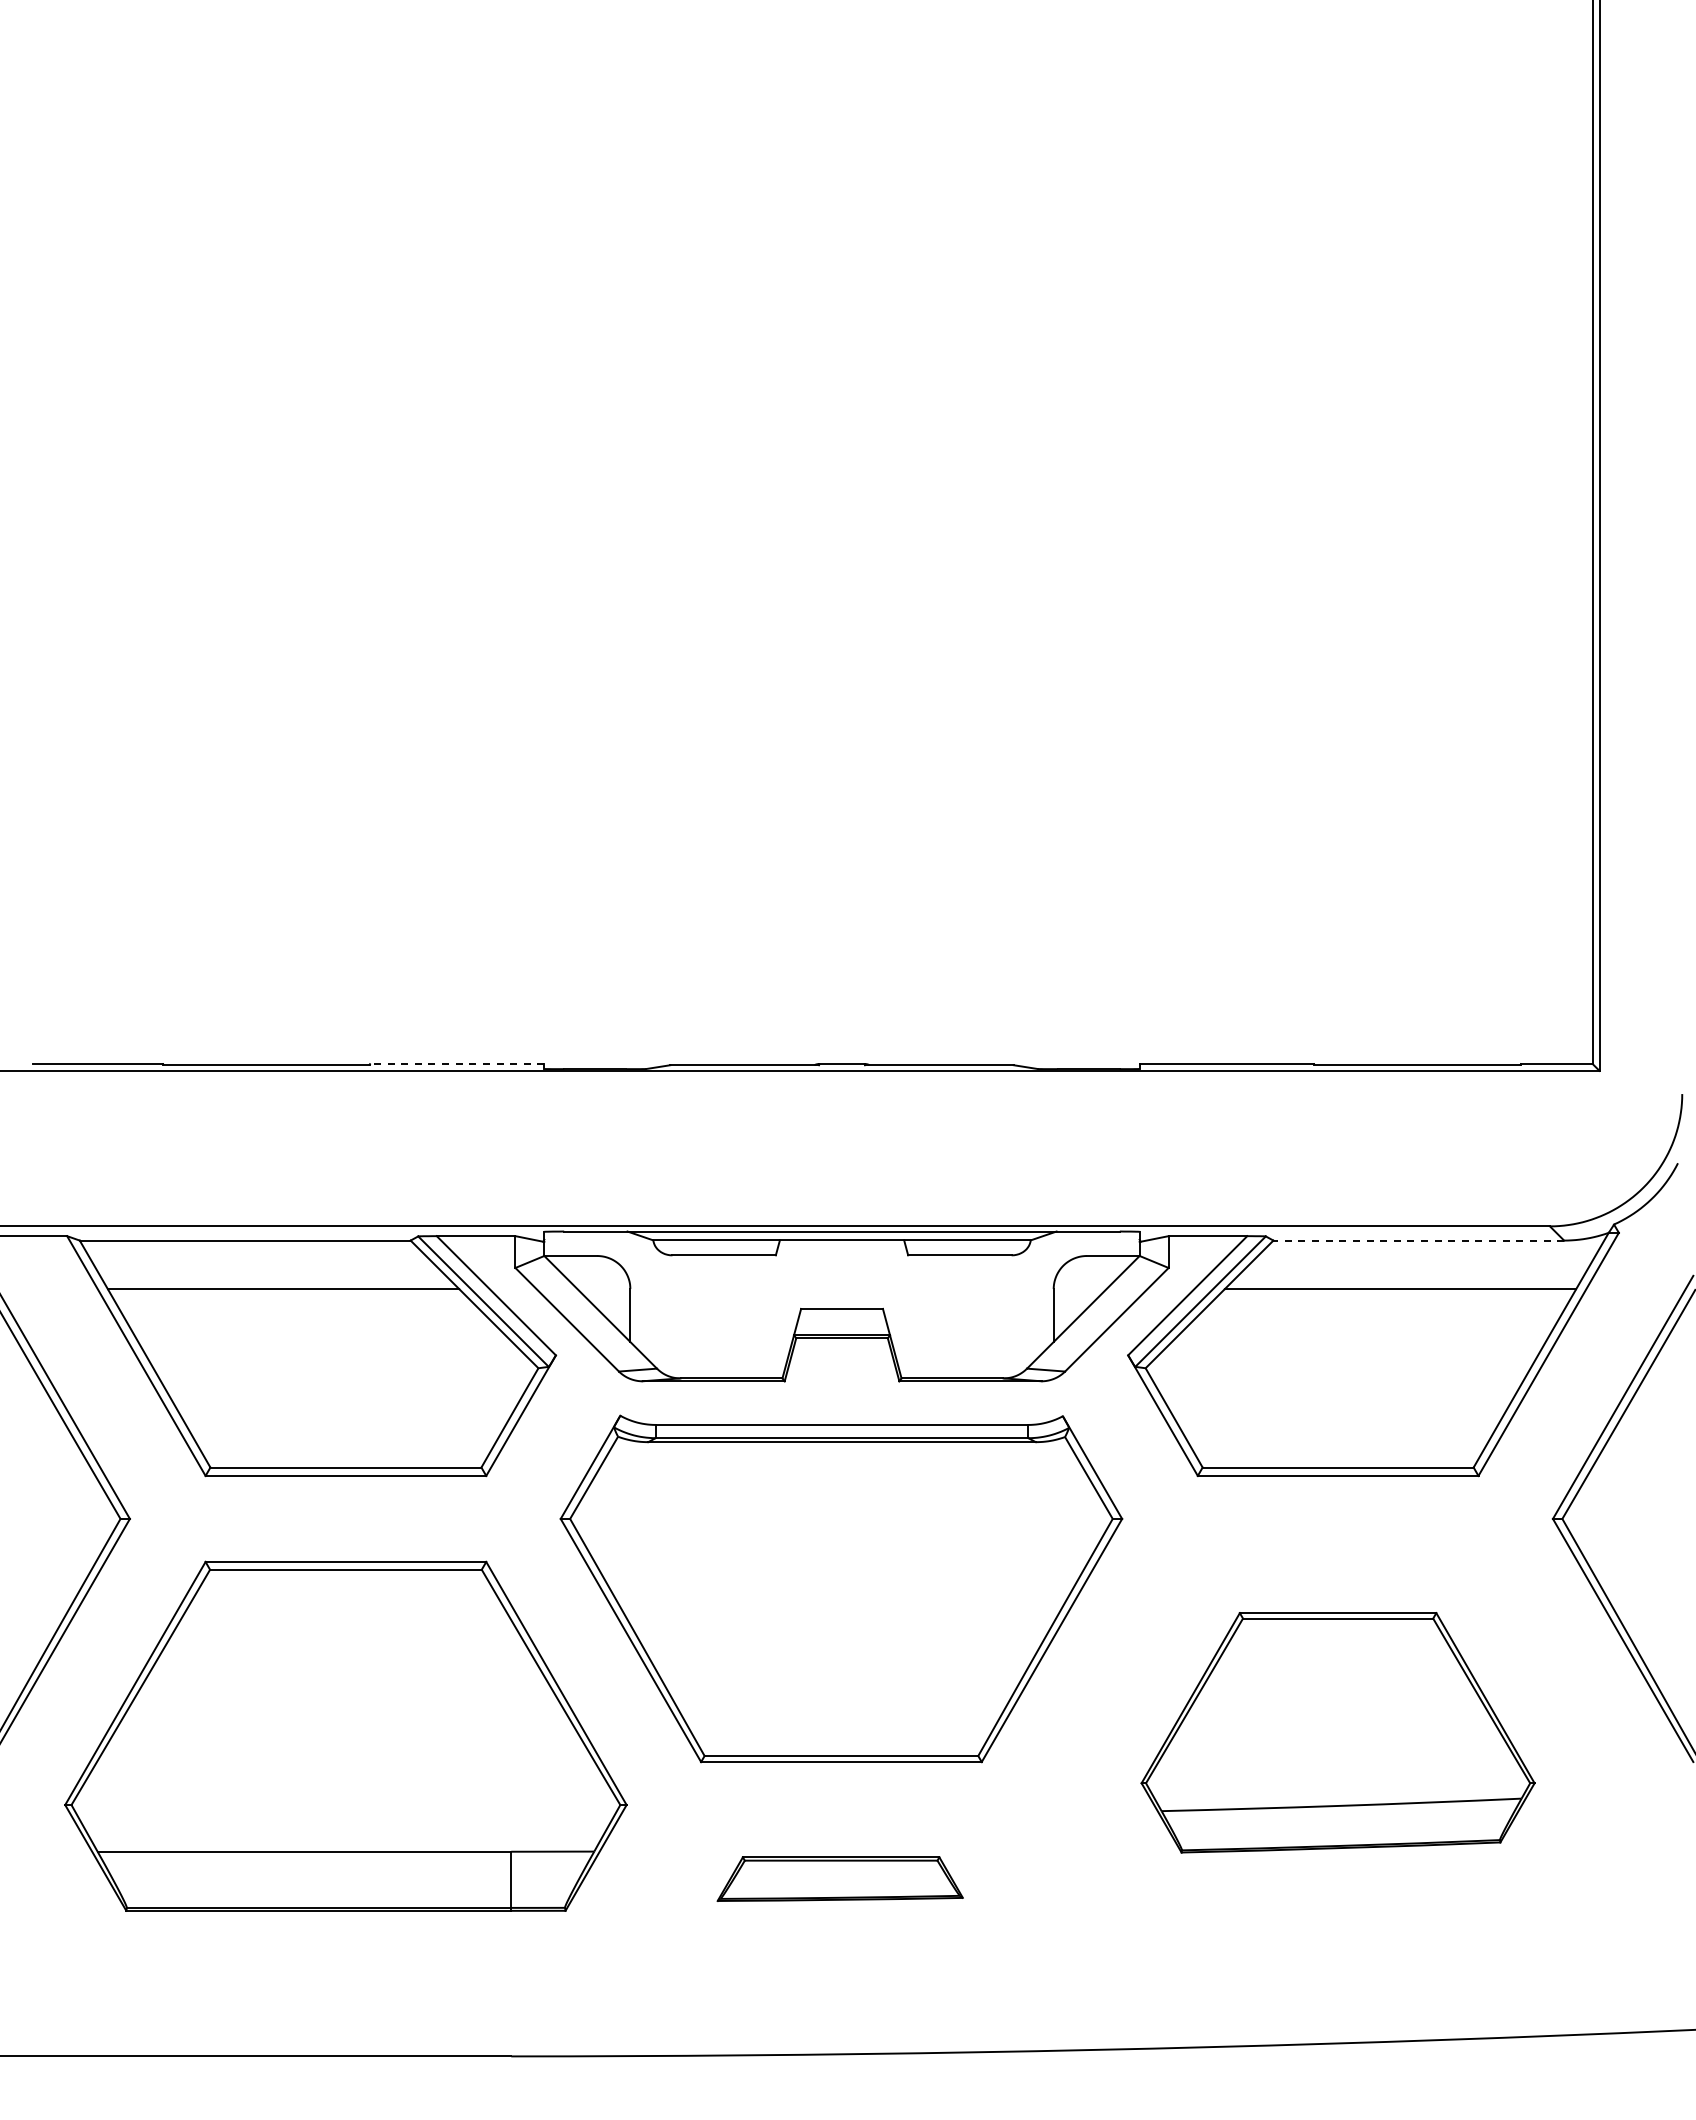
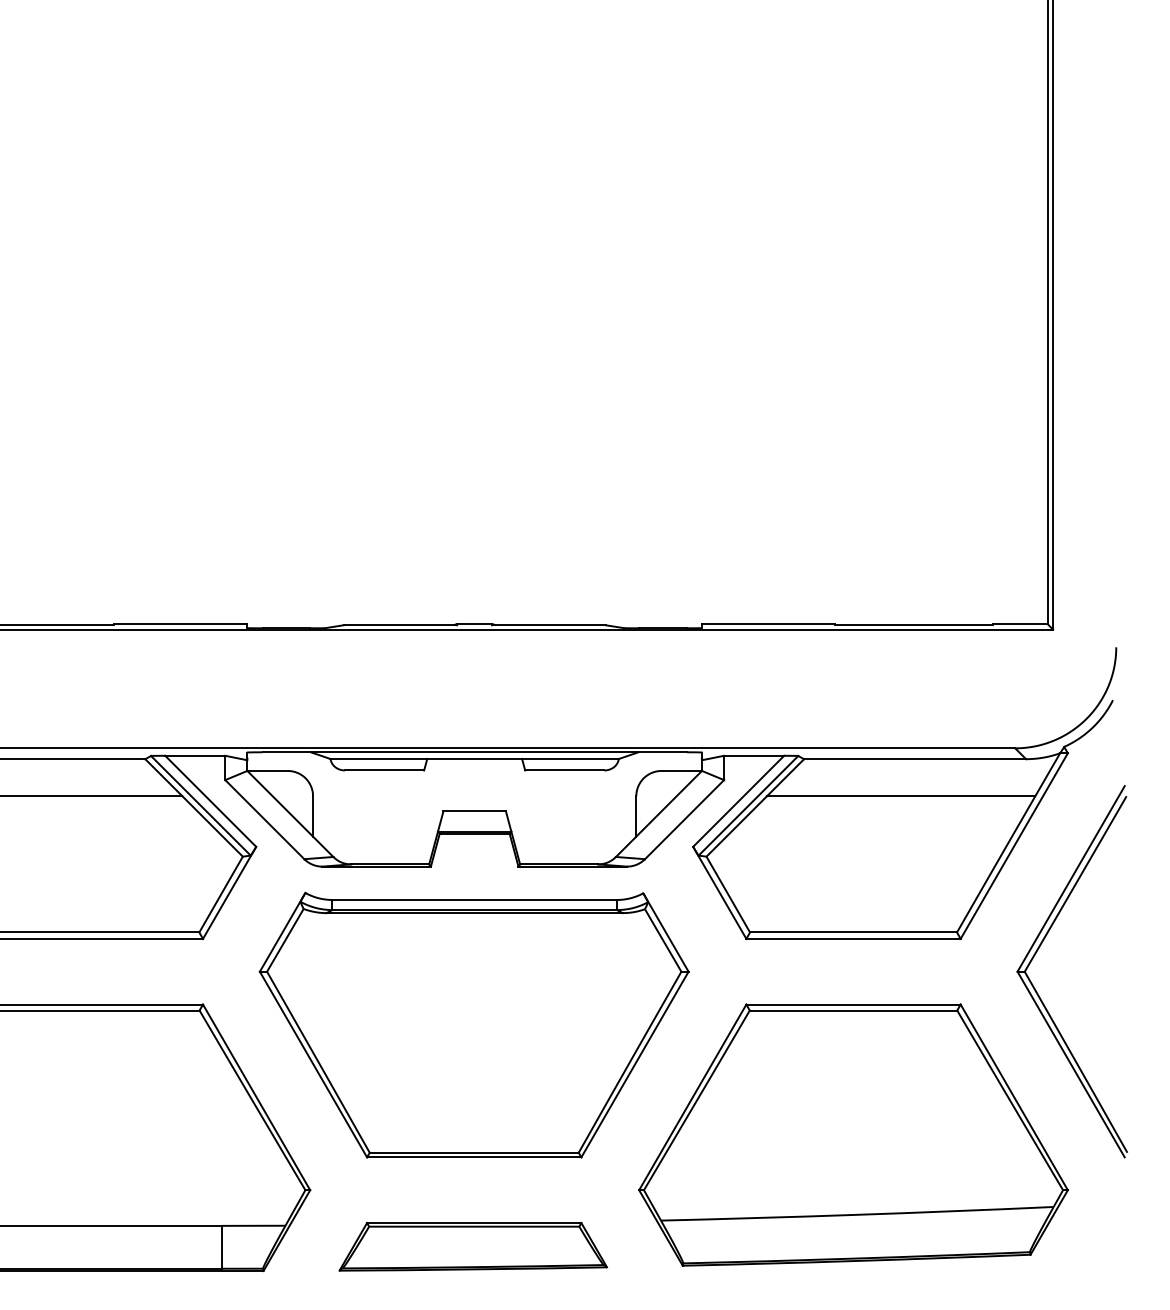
line: (456, 1064) -> (180, 624), dashed -> solid
line: (1418, 1240) -> (914, 759), dashed -> solid
part: (1337, 1732) -> (853, 1134), size x1.43
part: (840, 1878) -> (473, 1246), size x1.43

